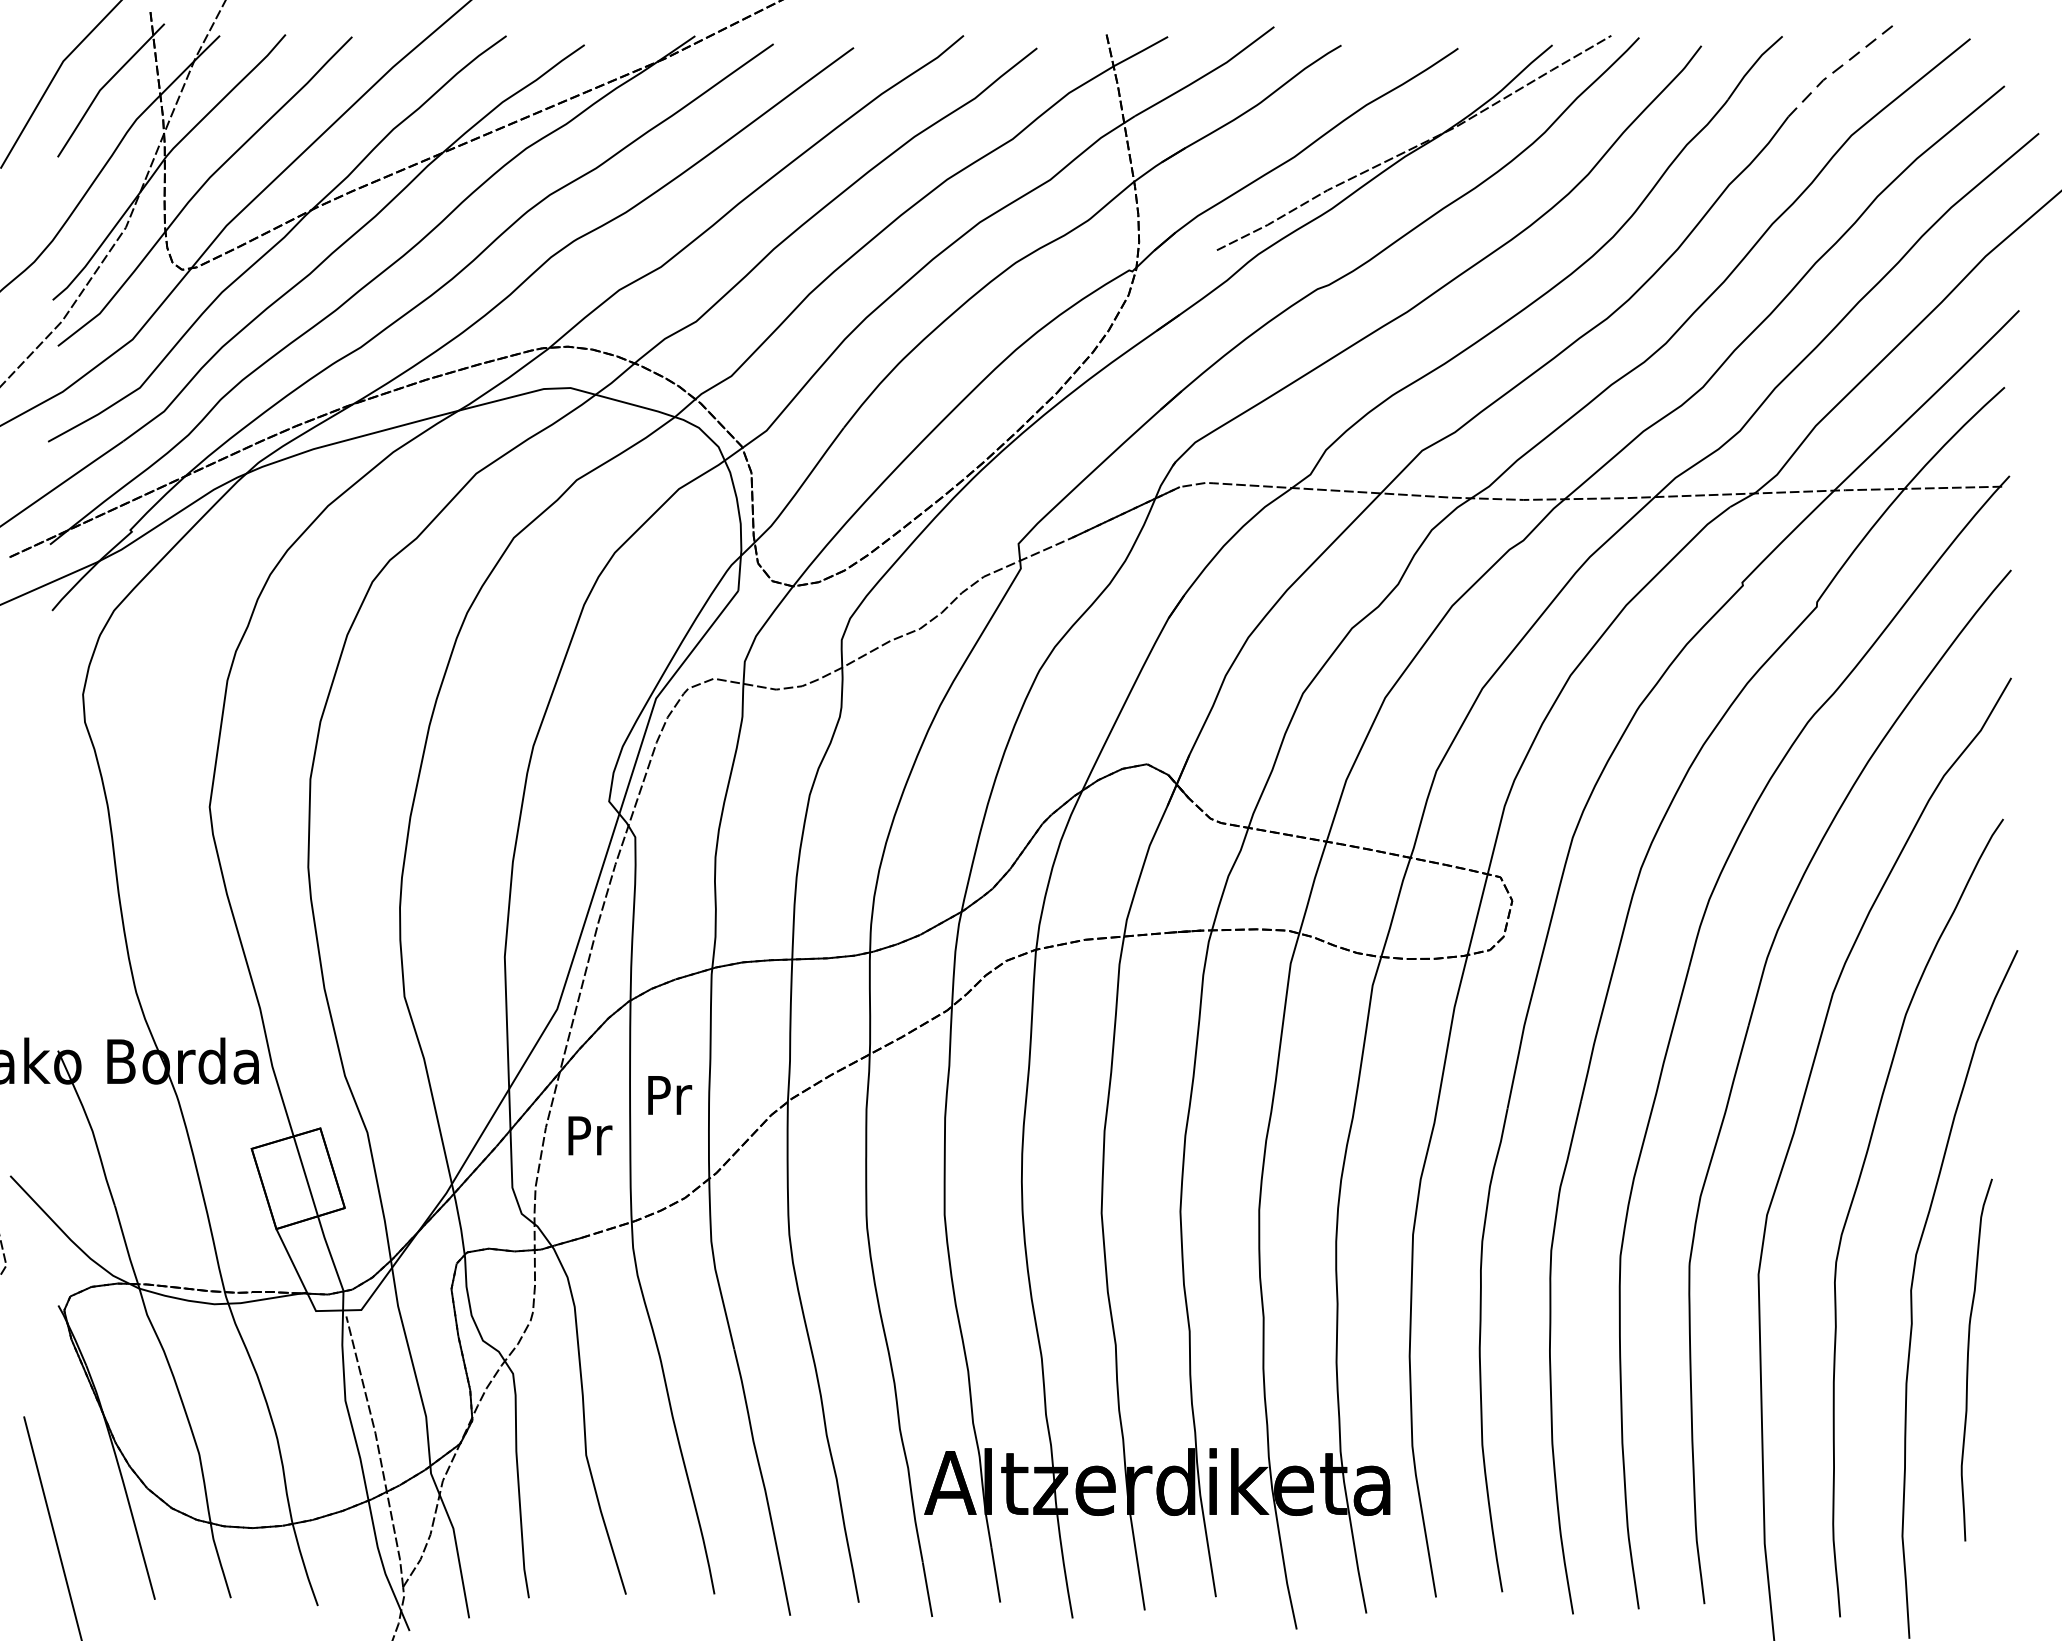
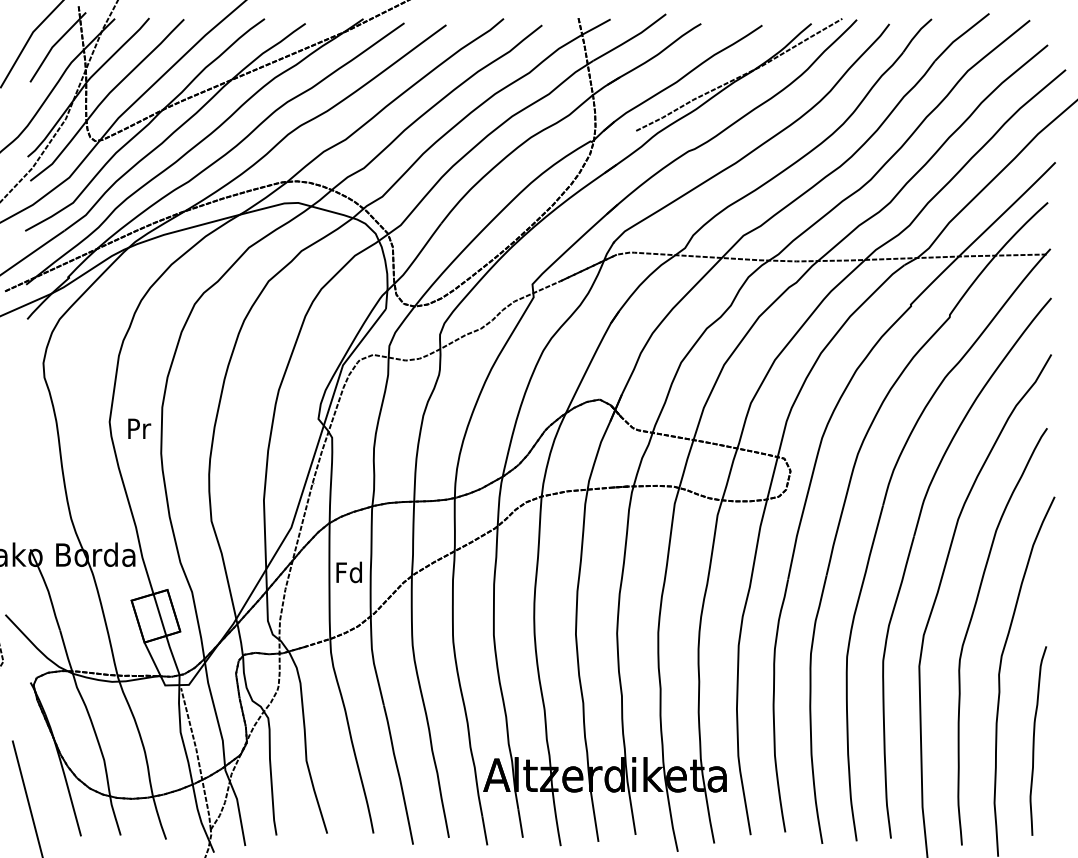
line: (1837, 69) -> (960, 36), dashed -> solid
text: (666, 1095) -> (348, 572), Pr -> Fd
text: (590, 1135) -> (139, 428), moved
curve: (1969, 1359) -> (1034, 740), moved

